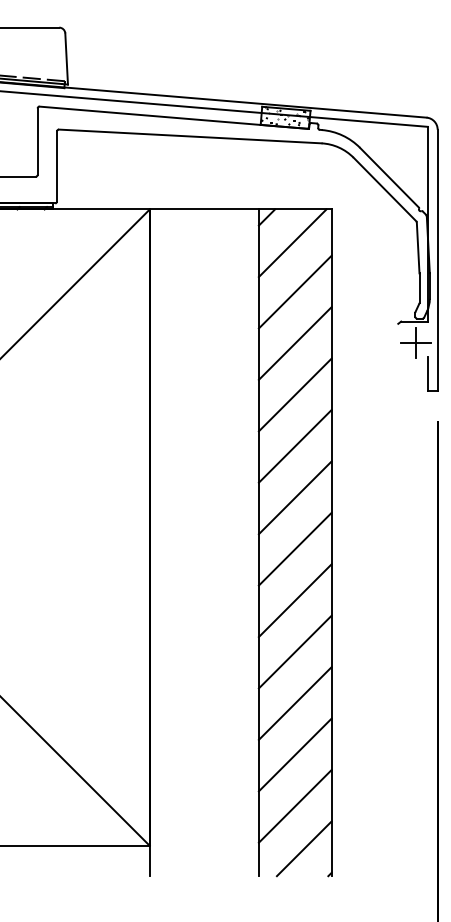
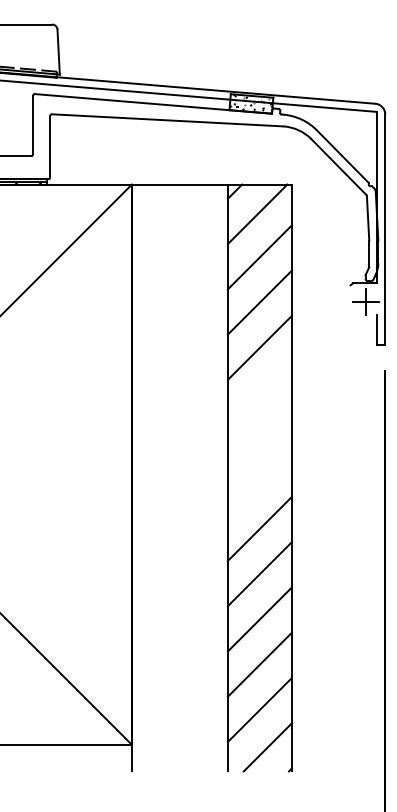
line: (294, 446) -> (259, 393), removed
line: (294, 497) -> (259, 438), removed
line: (294, 548) -> (259, 483), removed

